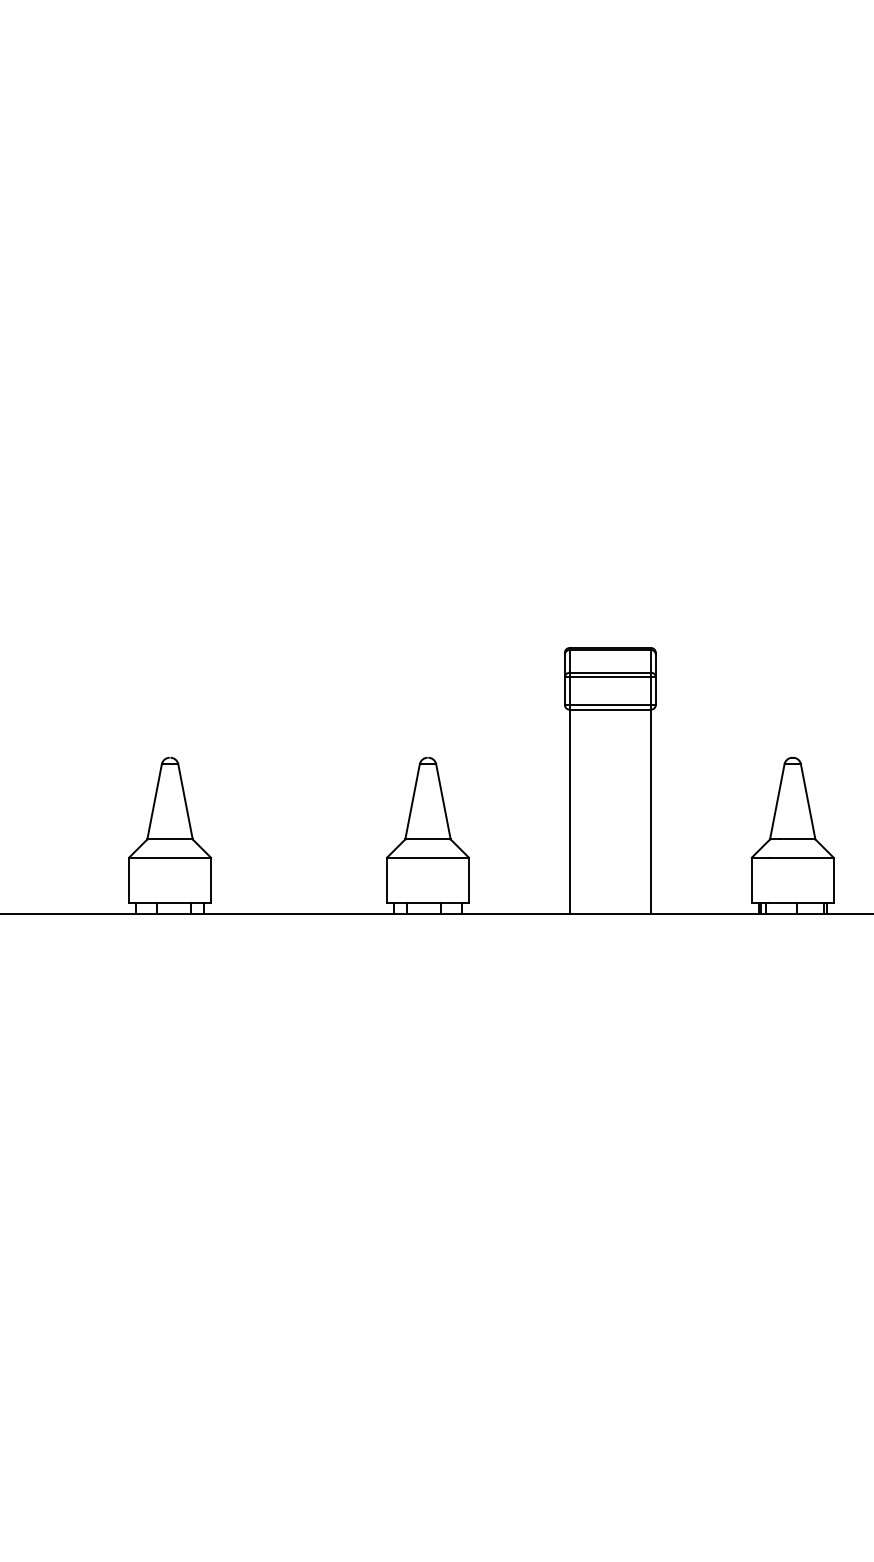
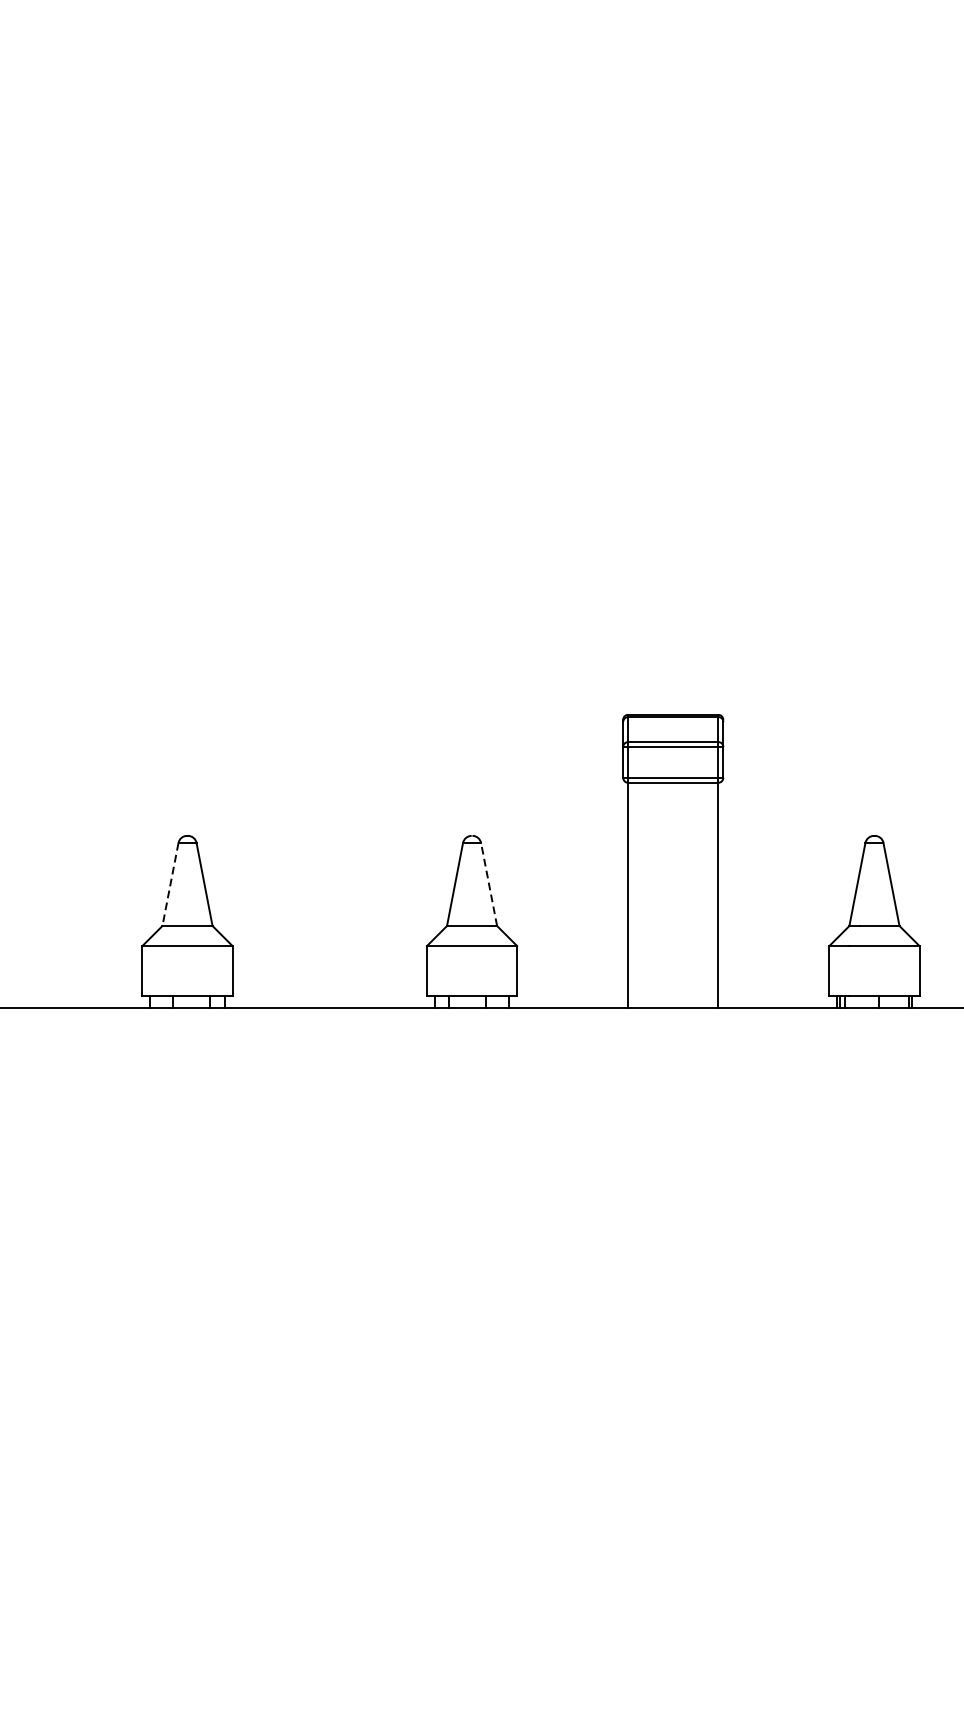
line: (443, 801) -> (489, 884), solid -> dashed
line: (154, 802) -> (170, 885), solid -> dashed

